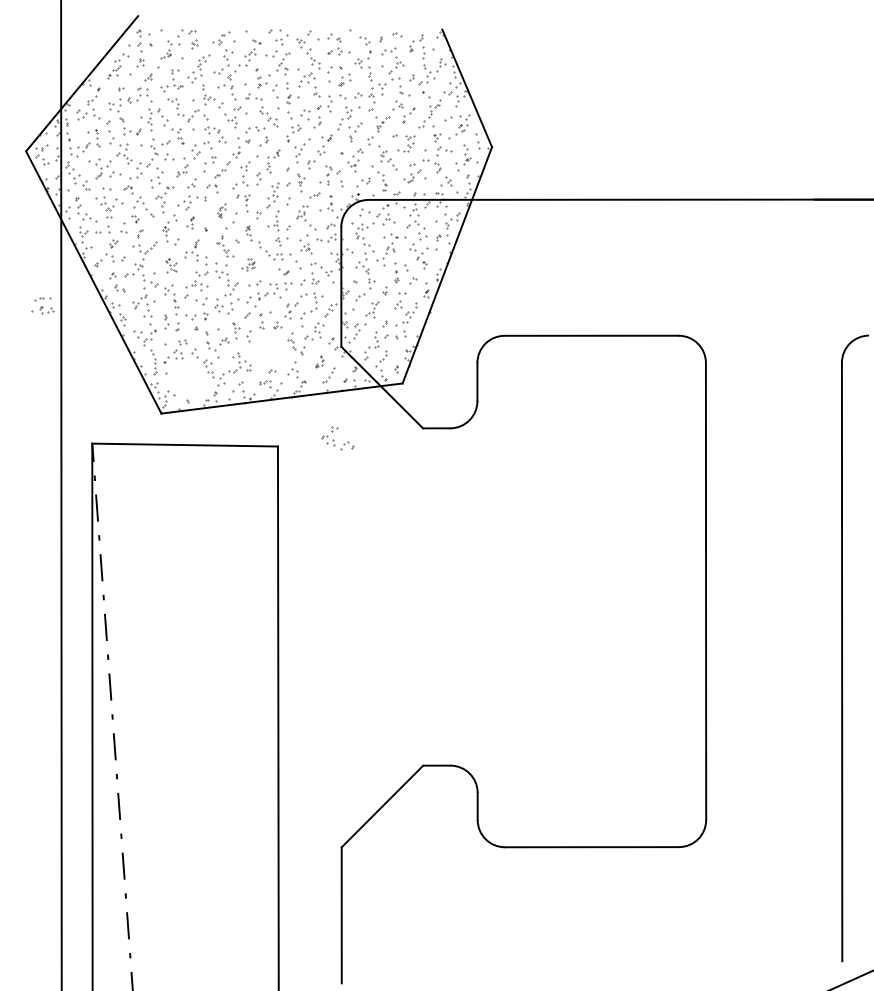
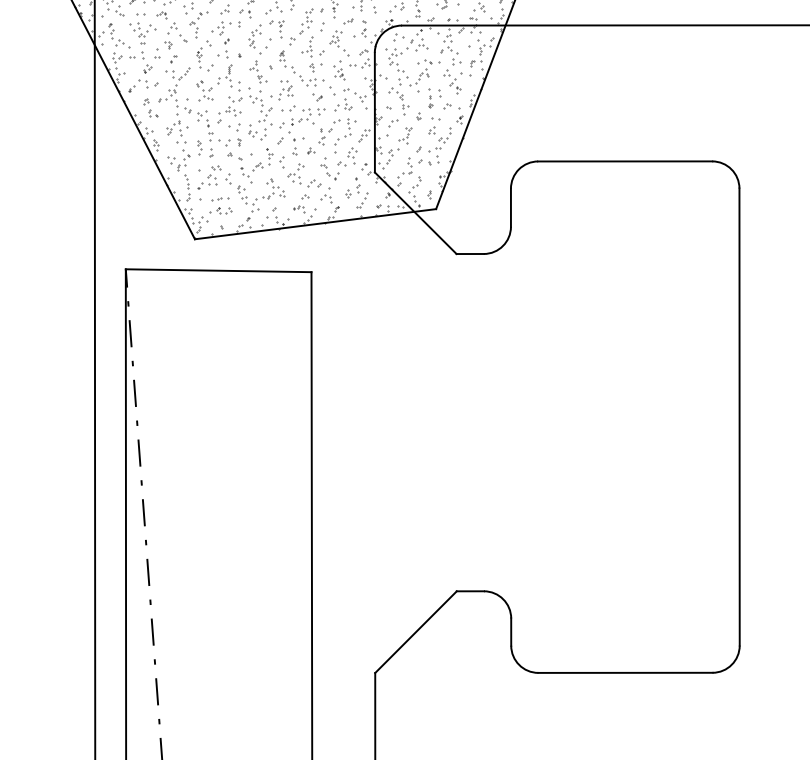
part: (221, 210) -> (255, 36), size x1.67
part: (189, 222) -> (223, 48), size x1.67
part: (247, 264) -> (281, 90), size x1.67
part: (171, 265) -> (205, 91), size x1.43
part: (42, 305) -> (220, 206), moved
part: (319, 361) -> (353, 187), size x1.67
part: (337, 438) -> (304, 176), moved

